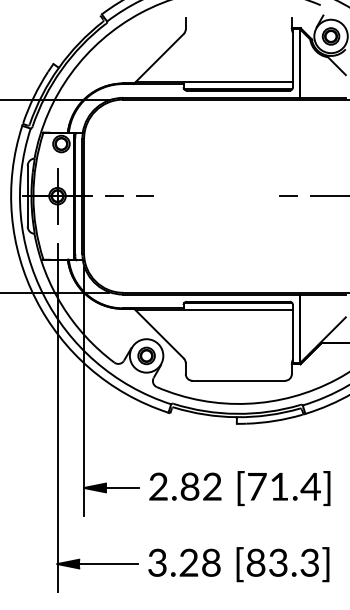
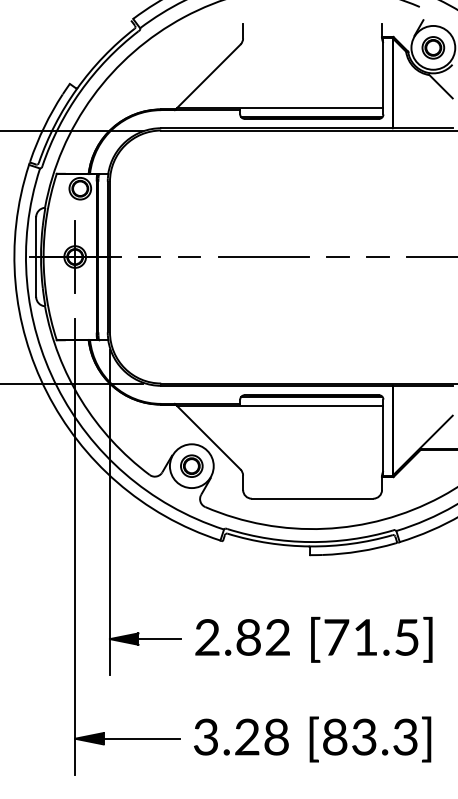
line: (257, 195) -> (337, 256), added
line: (201, 196) -> (263, 257), added
text: (310, 486) -> (406, 637), [71.4] -> [71.5]

